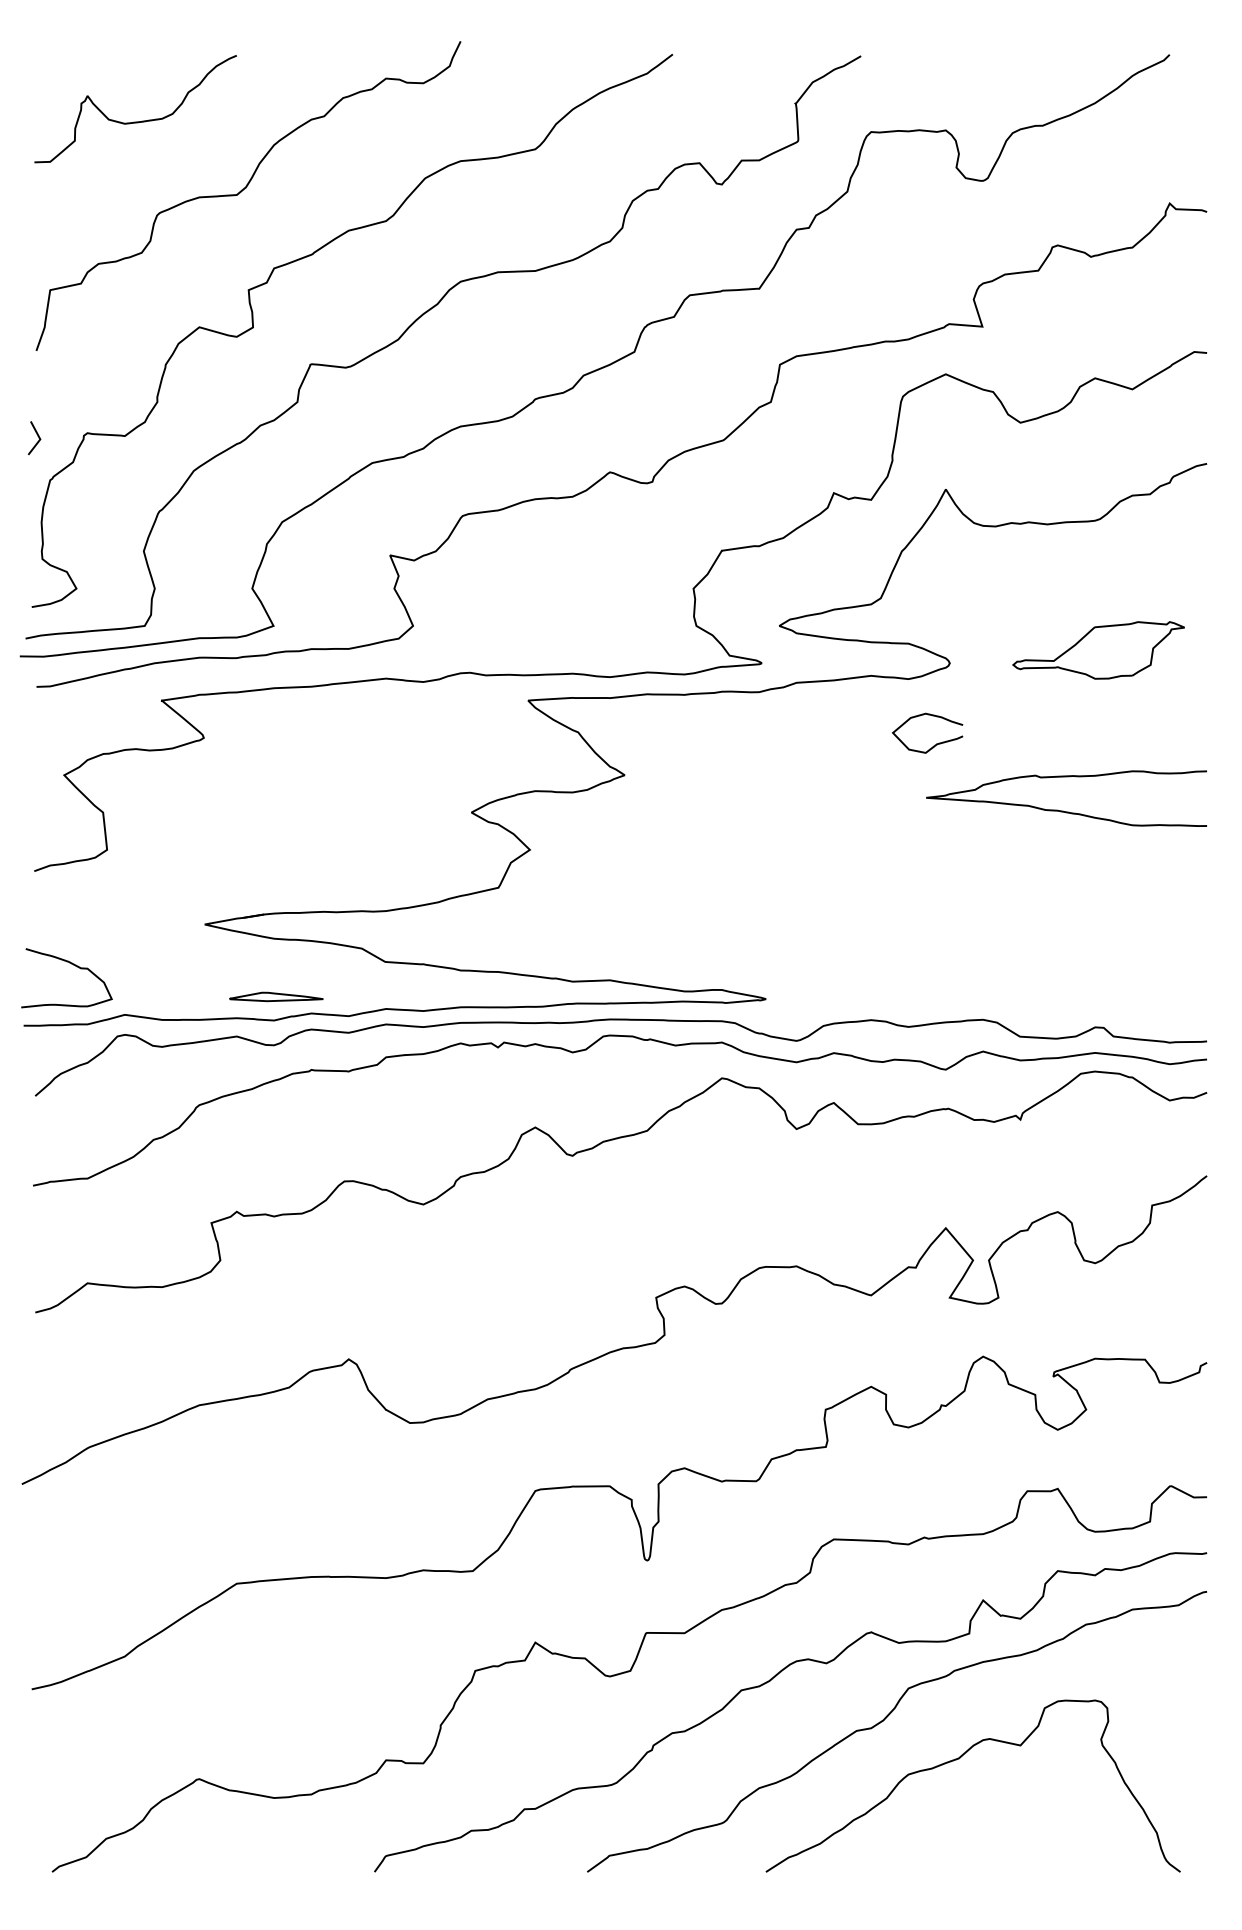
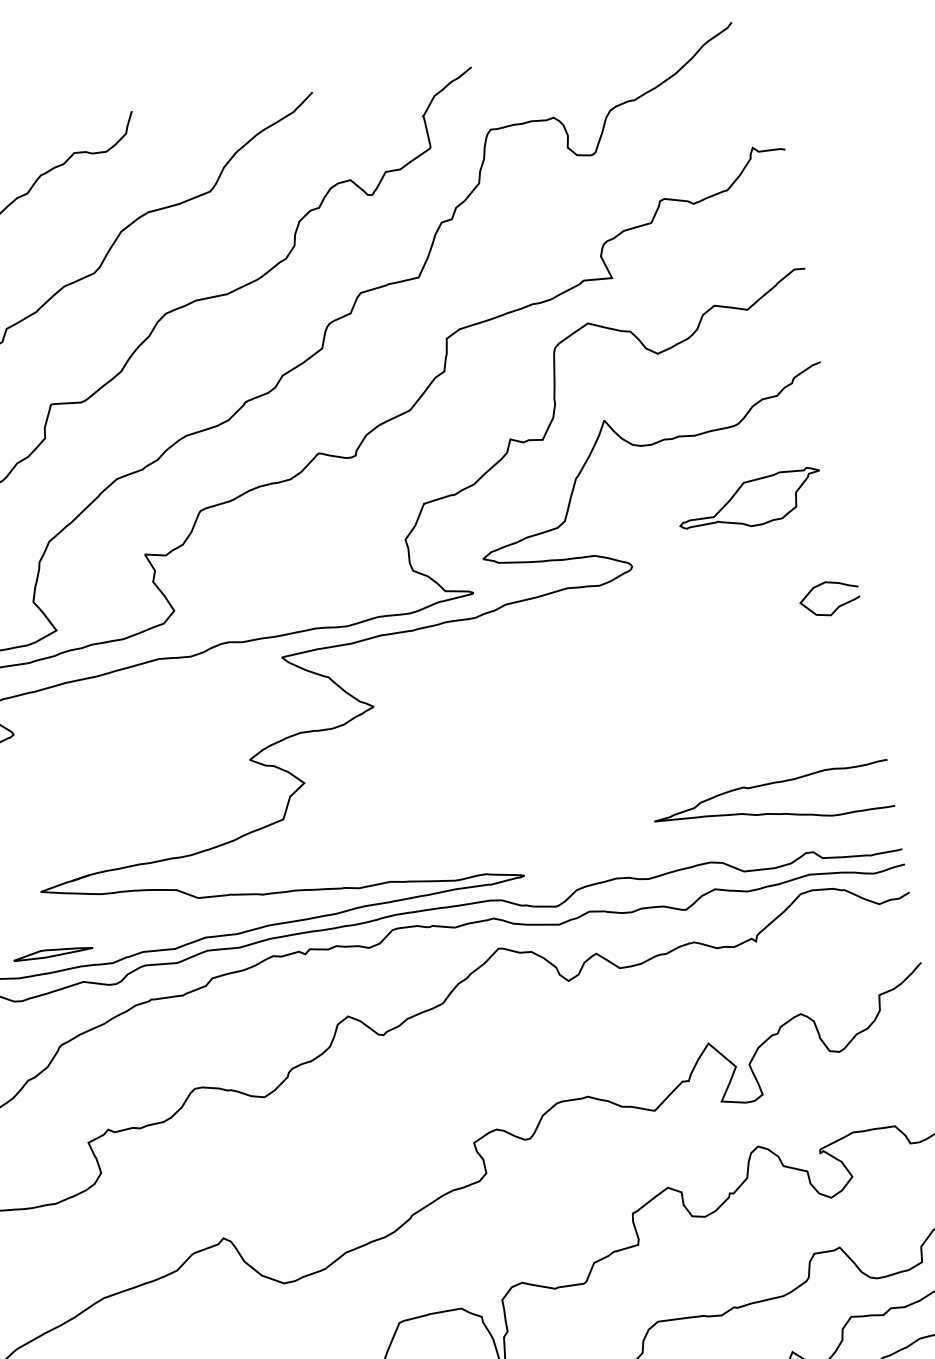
part: (1098, 650) -> (750, 501), moved
curve: (936, 743) -> (838, 605), moved
curve: (1063, 810) -> (771, 812), moved
part: (276, 996) -> (53, 952), moved

